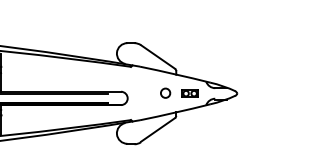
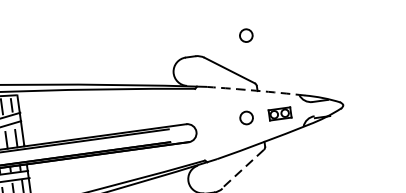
circle: (173, 32) -> (246, 34), added
arc: (175, 74) -> (256, 90), solid -> dashed
line: (158, 129) -> (243, 168), solid -> dashed

